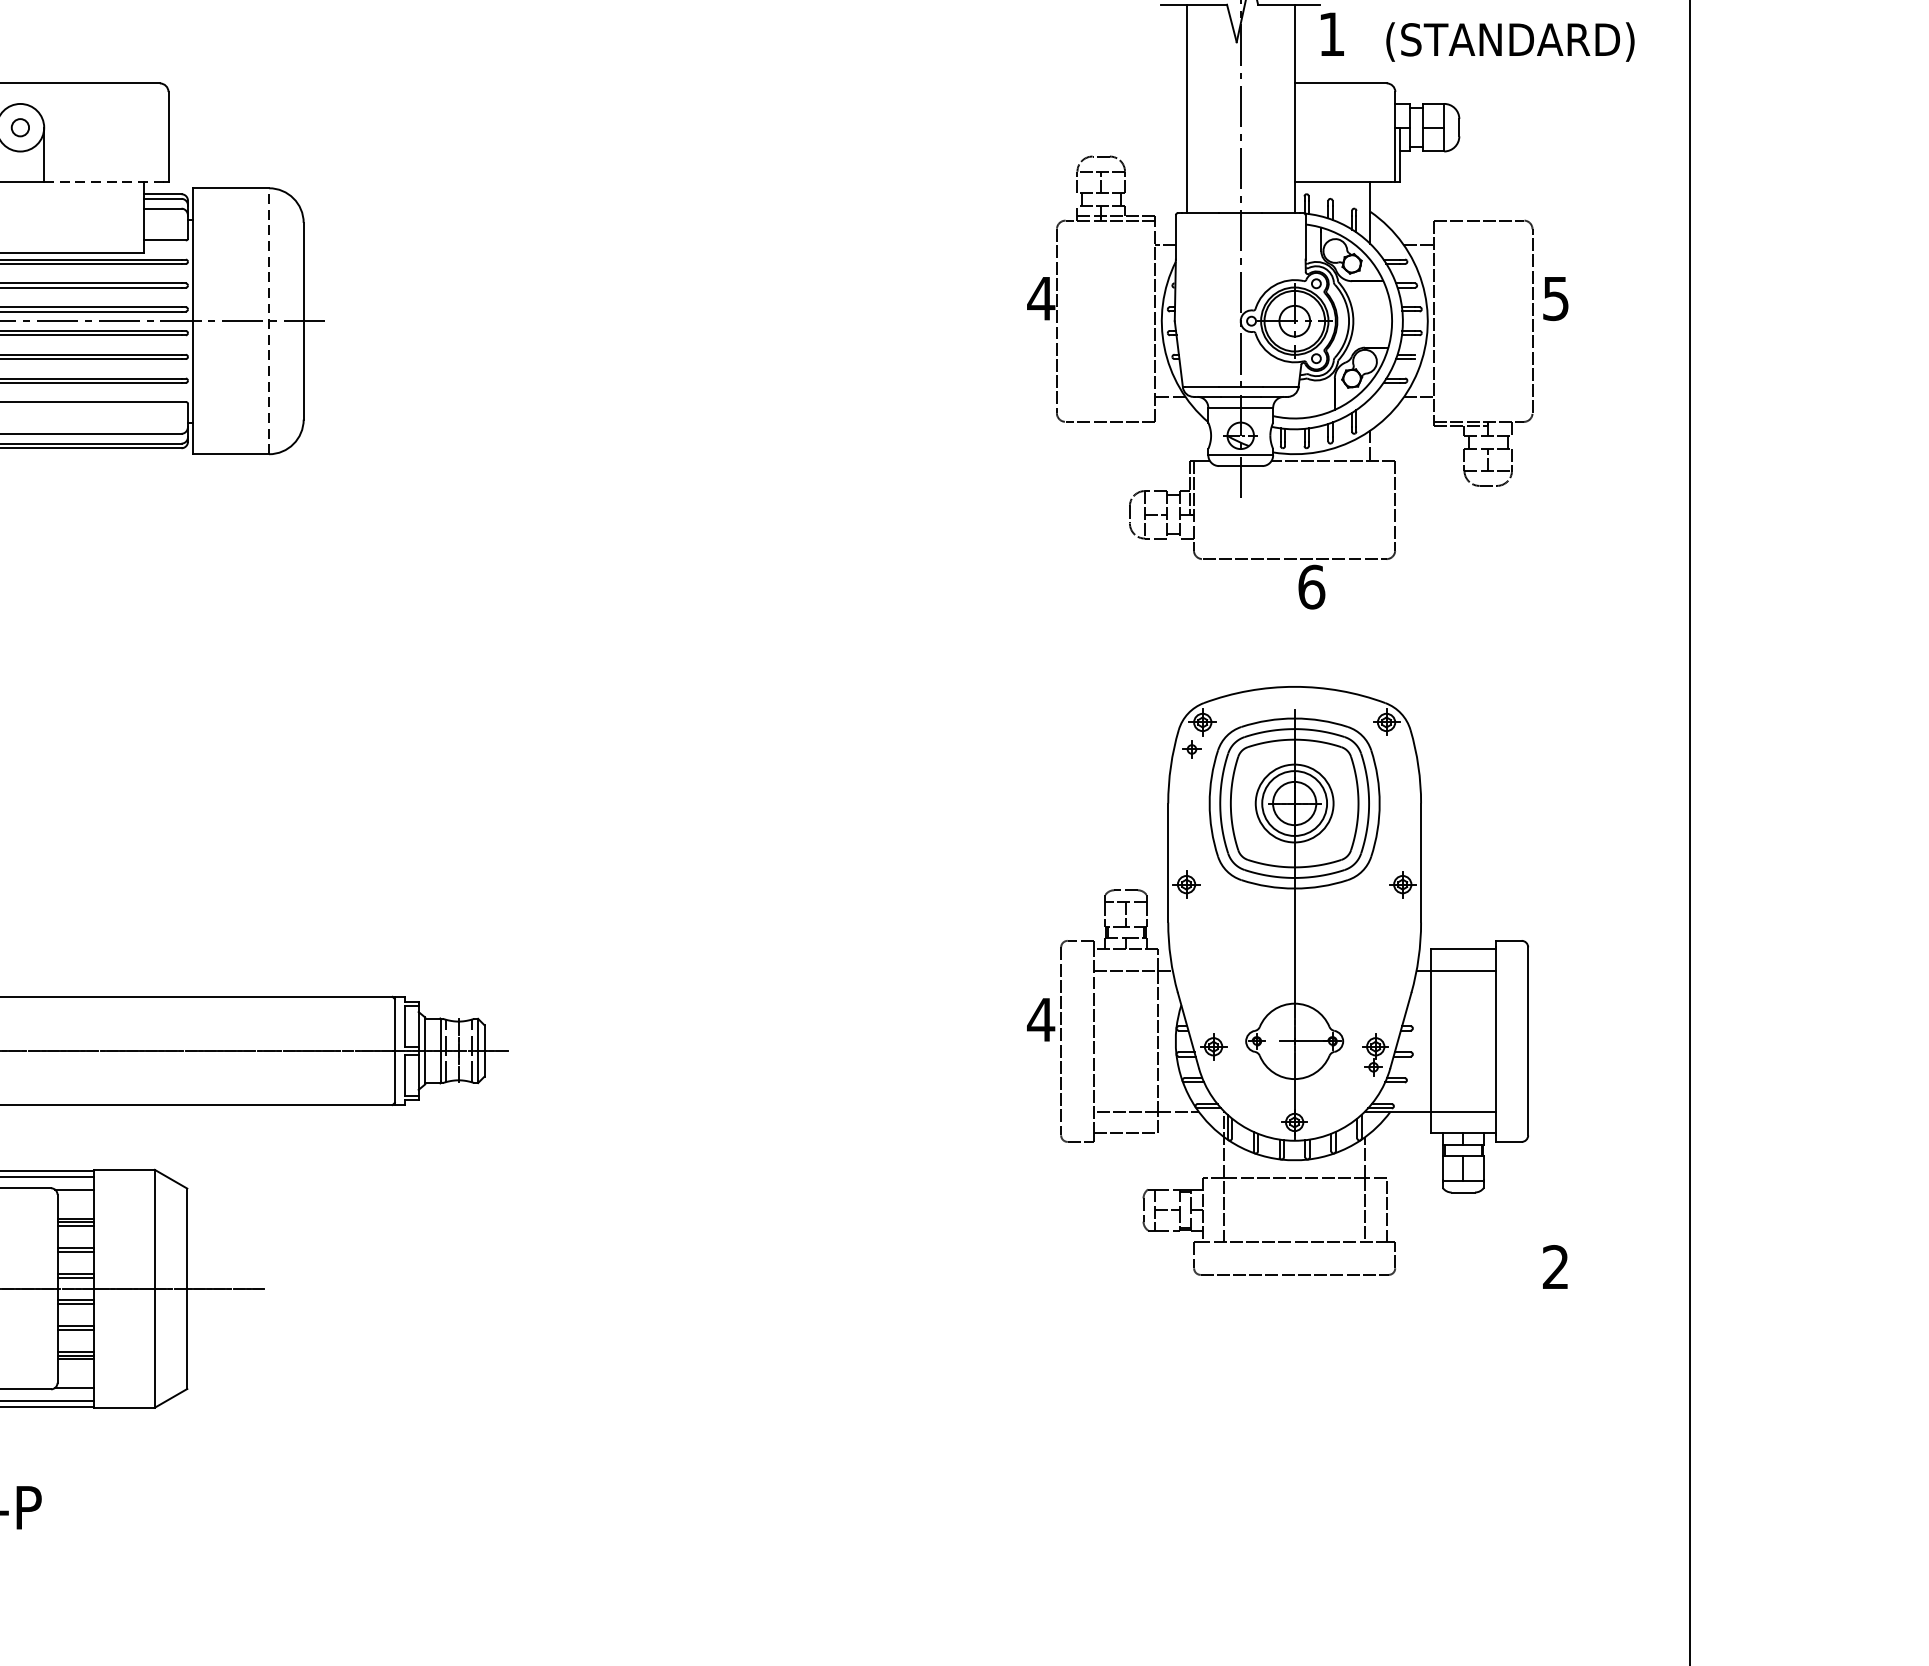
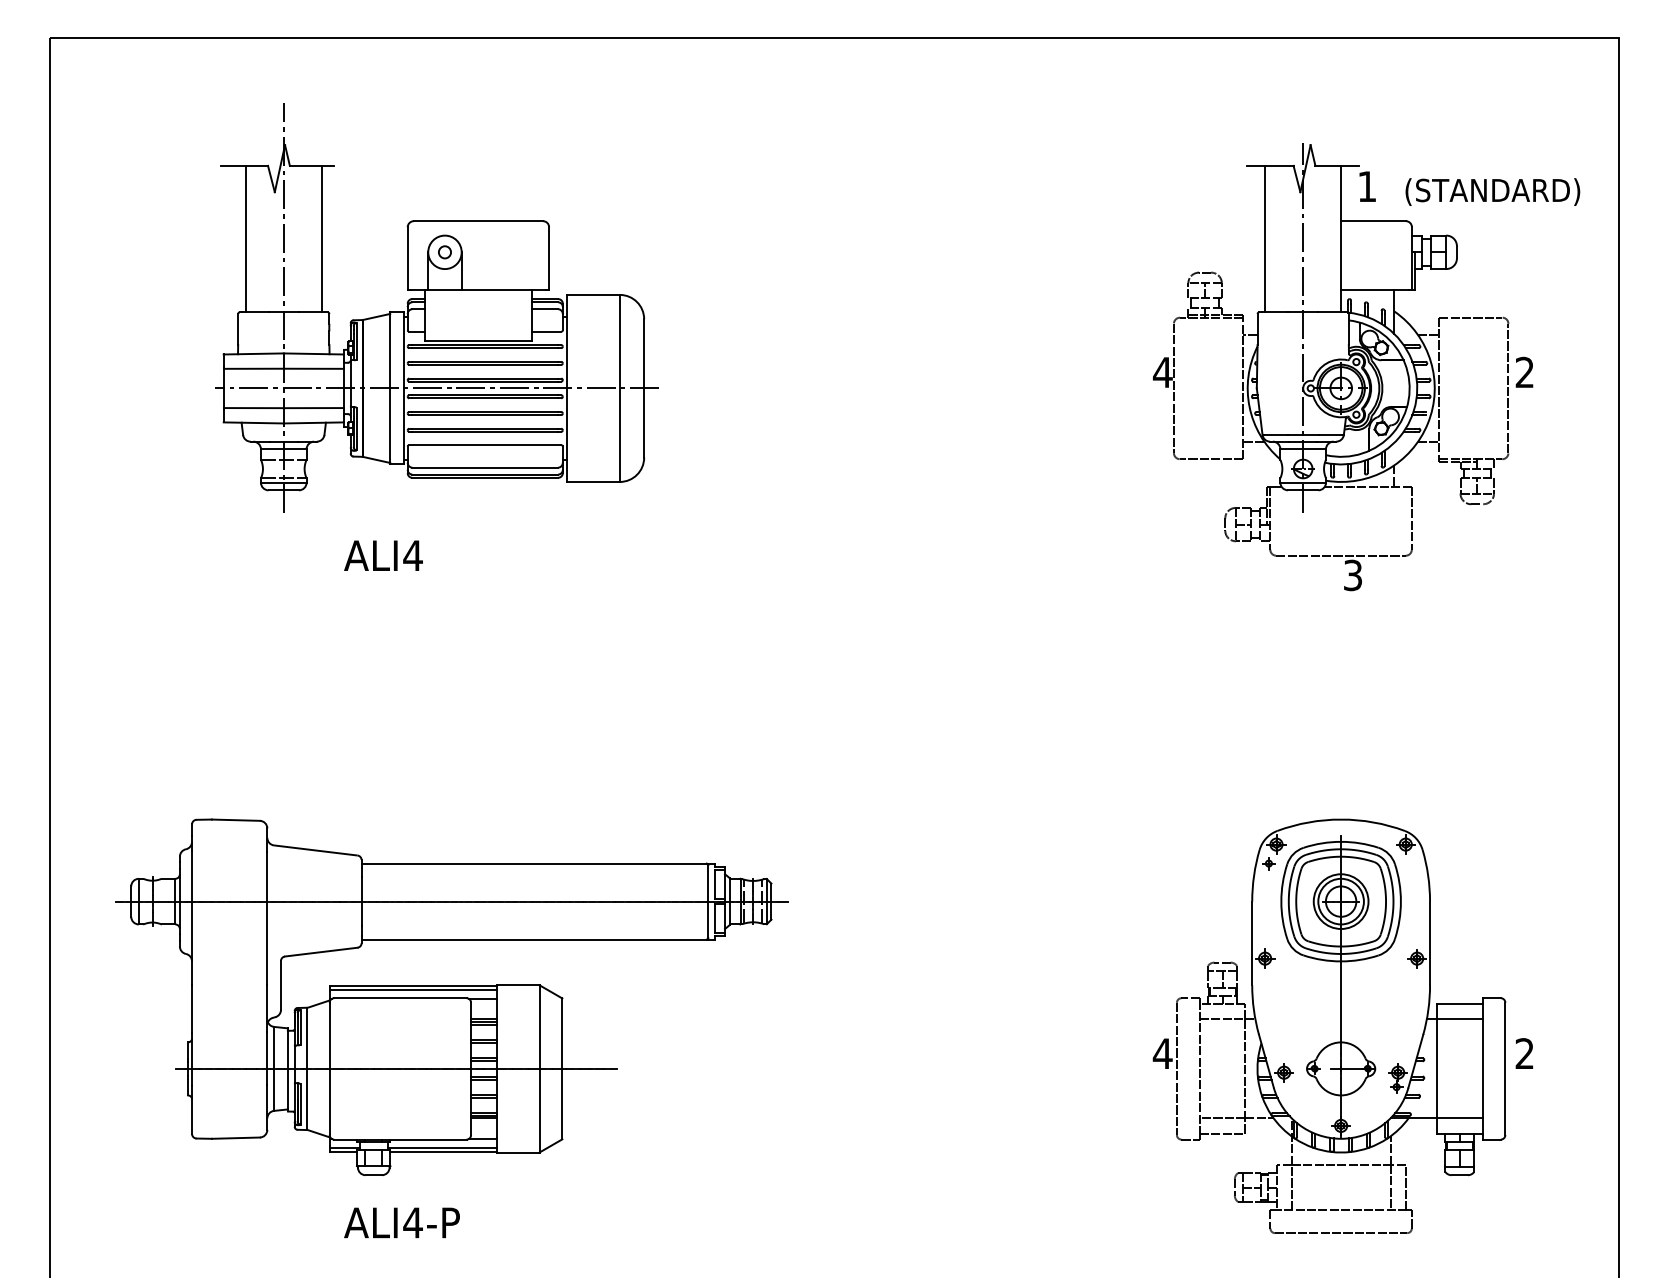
line: (105, 181) -> (504, 290), dashed -> solid
text: (1555, 298) -> (1524, 372), 5 -> 2
line: (268, 321) -> (619, 388), dashed -> solid
text: (1310, 587) -> (1352, 575), 6 -> 3
part: (1278, 979) -> (1329, 1025), moved

